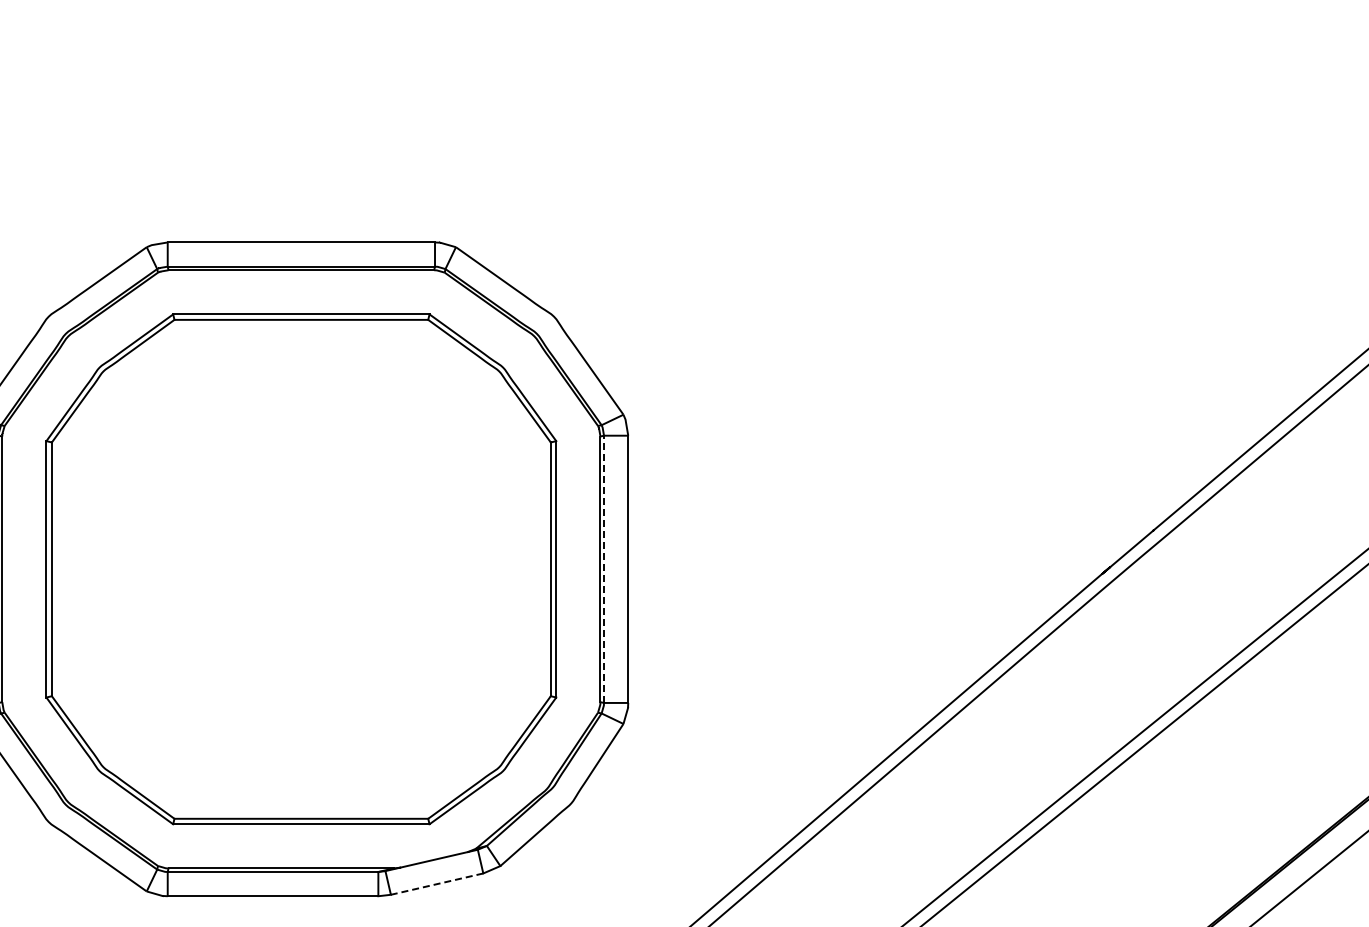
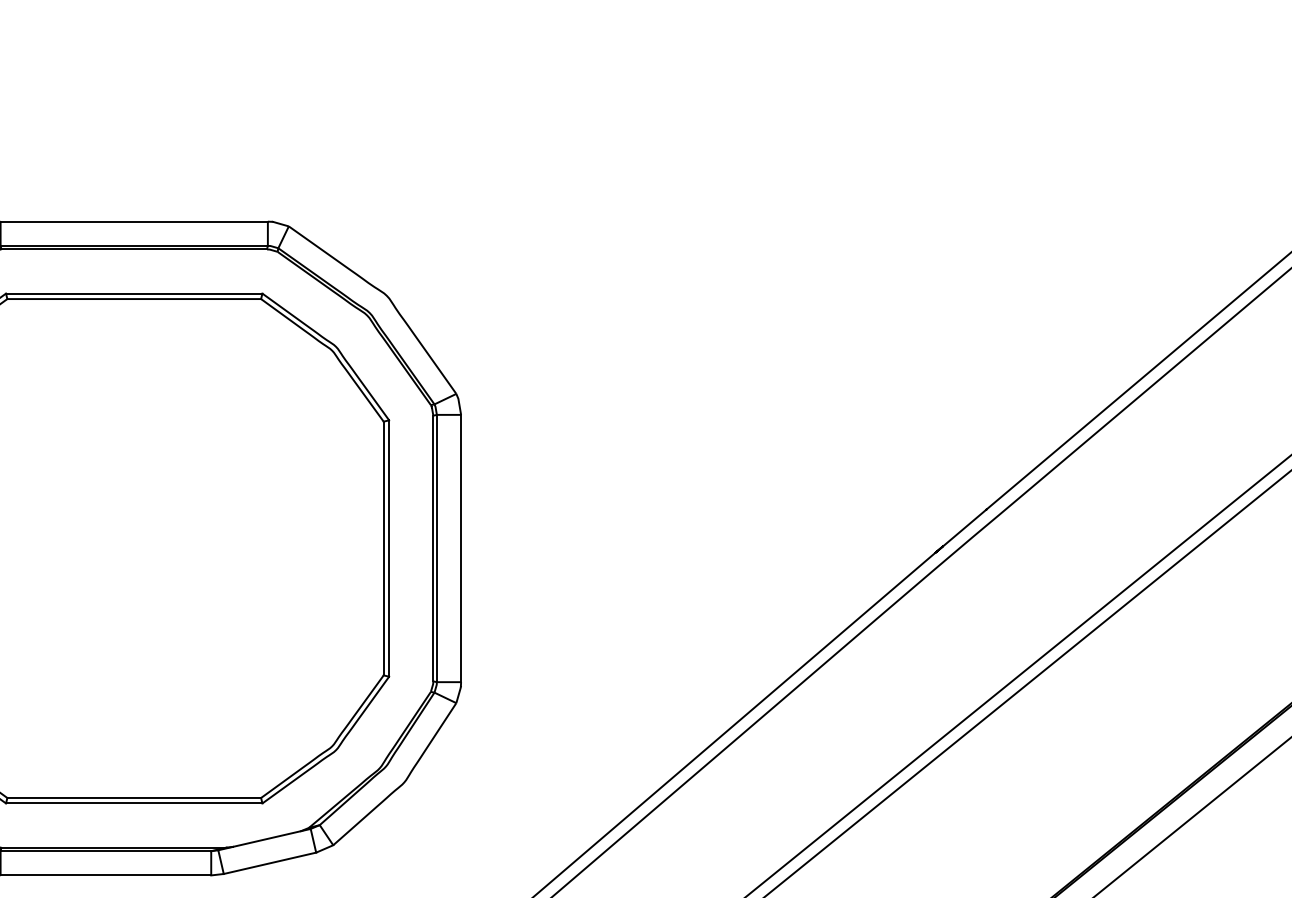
line: (604, 569) -> (437, 548), dashed -> solid
line: (436, 884) -> (269, 863), dashed -> solid

